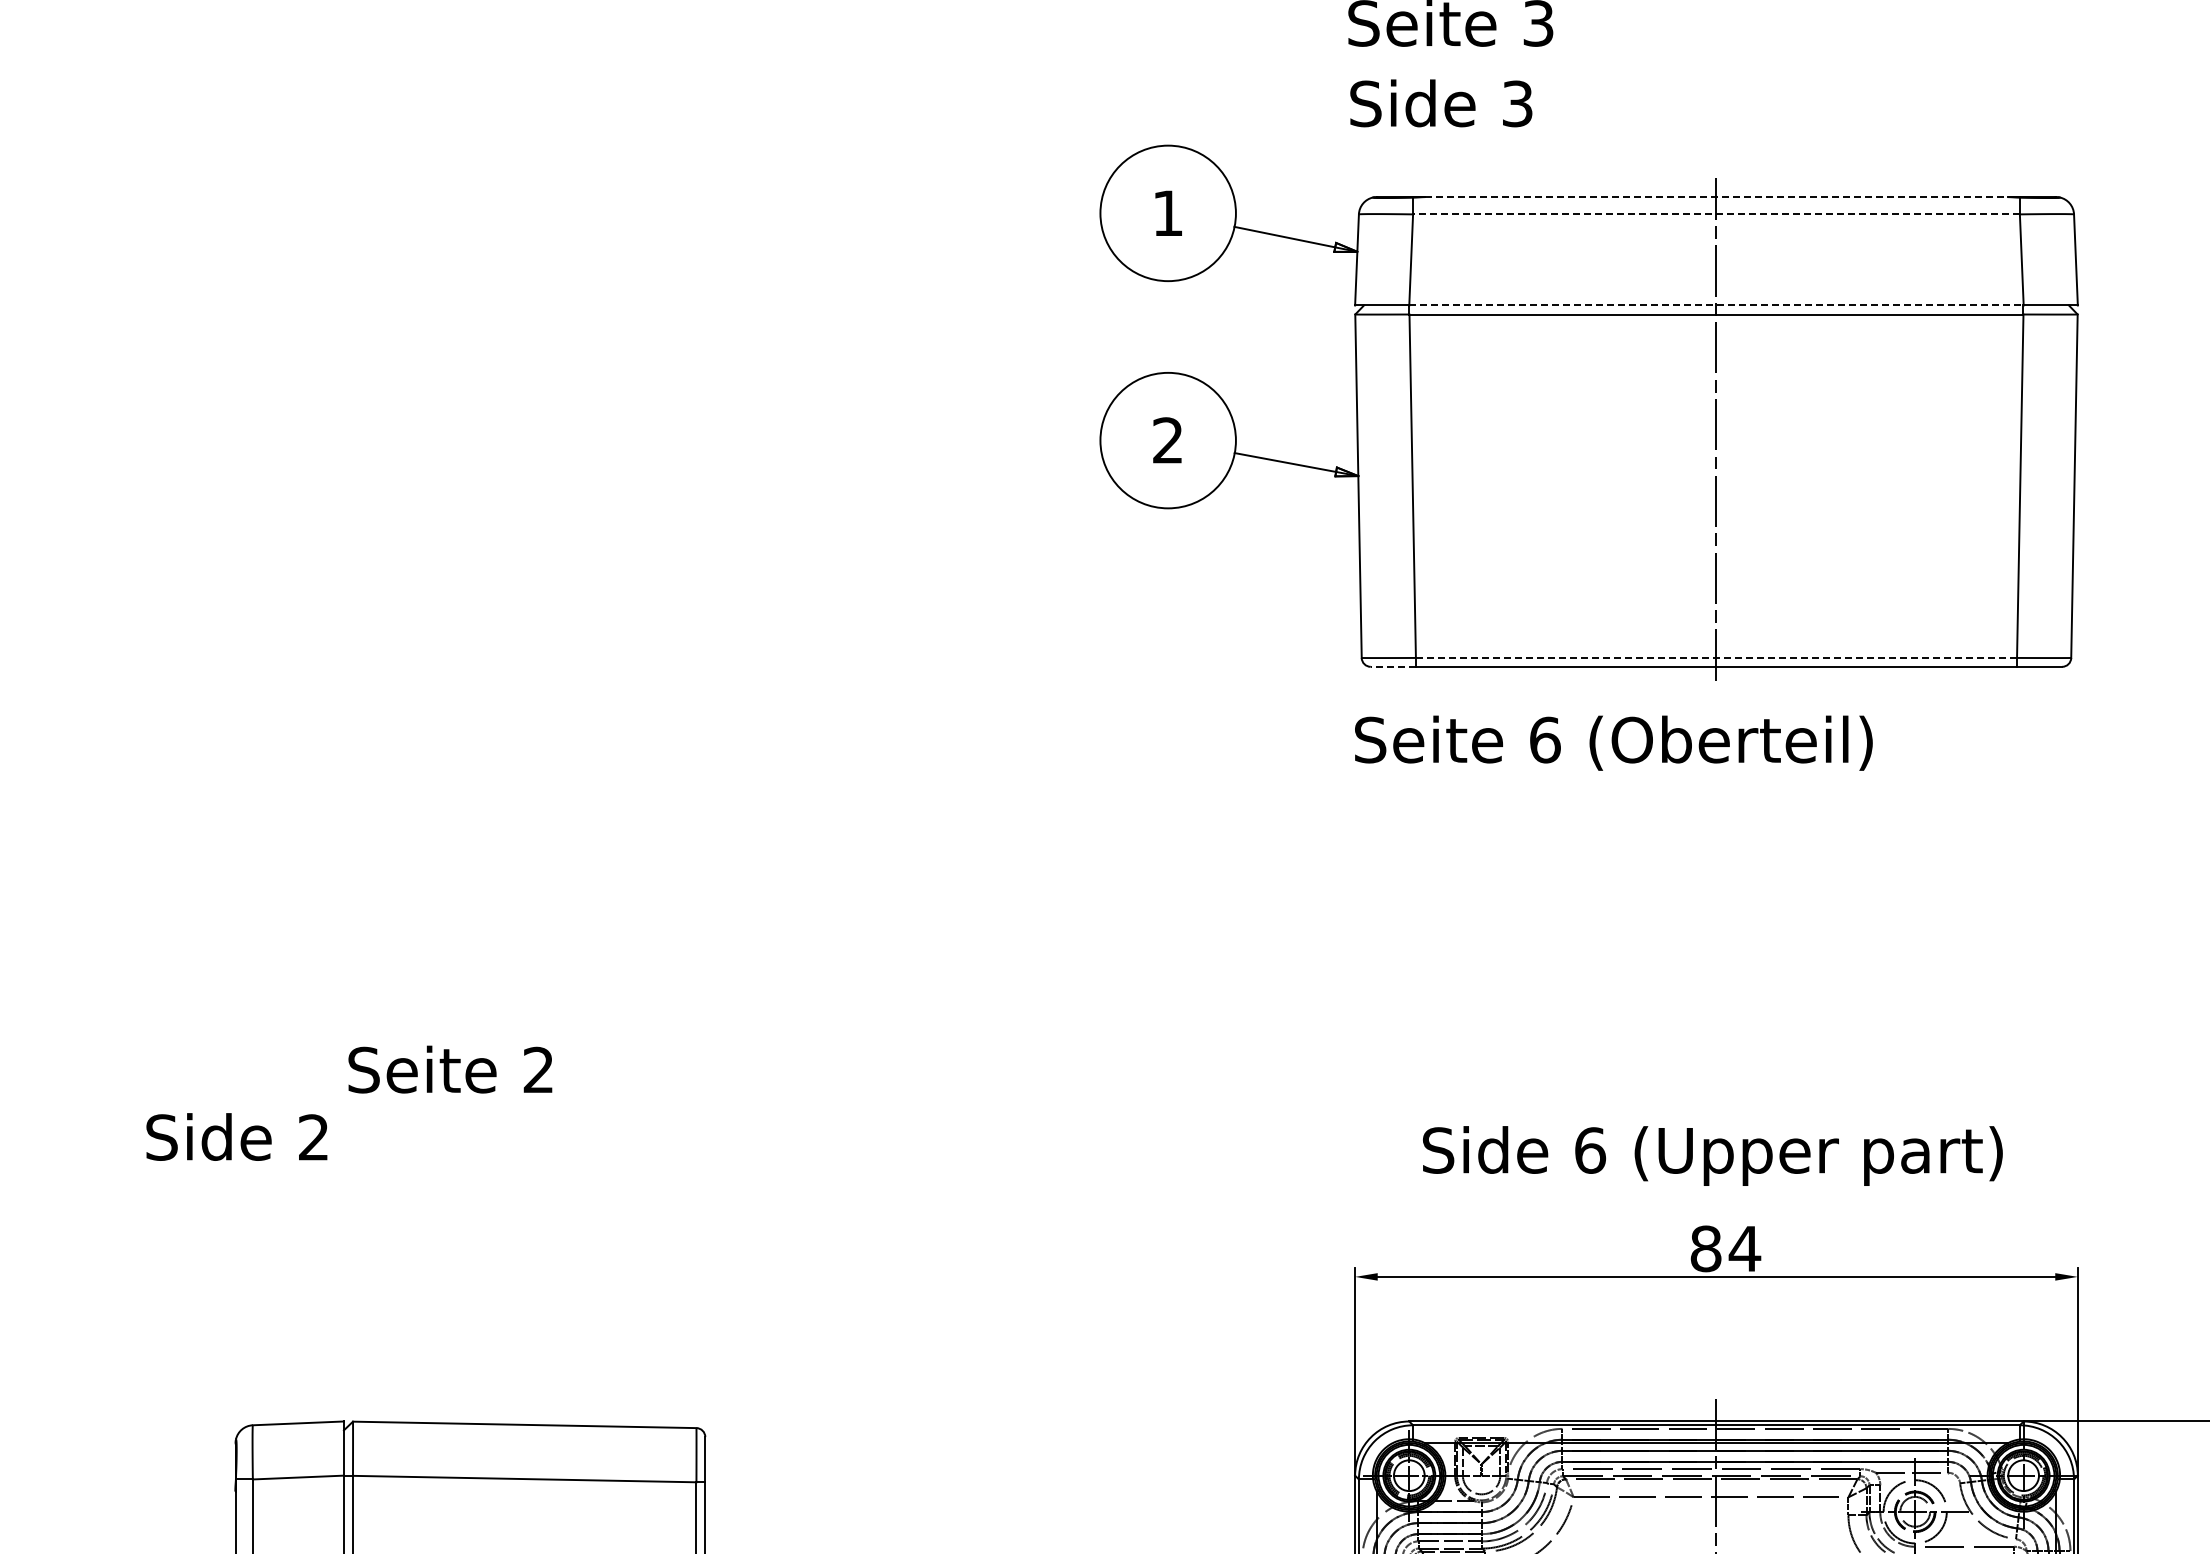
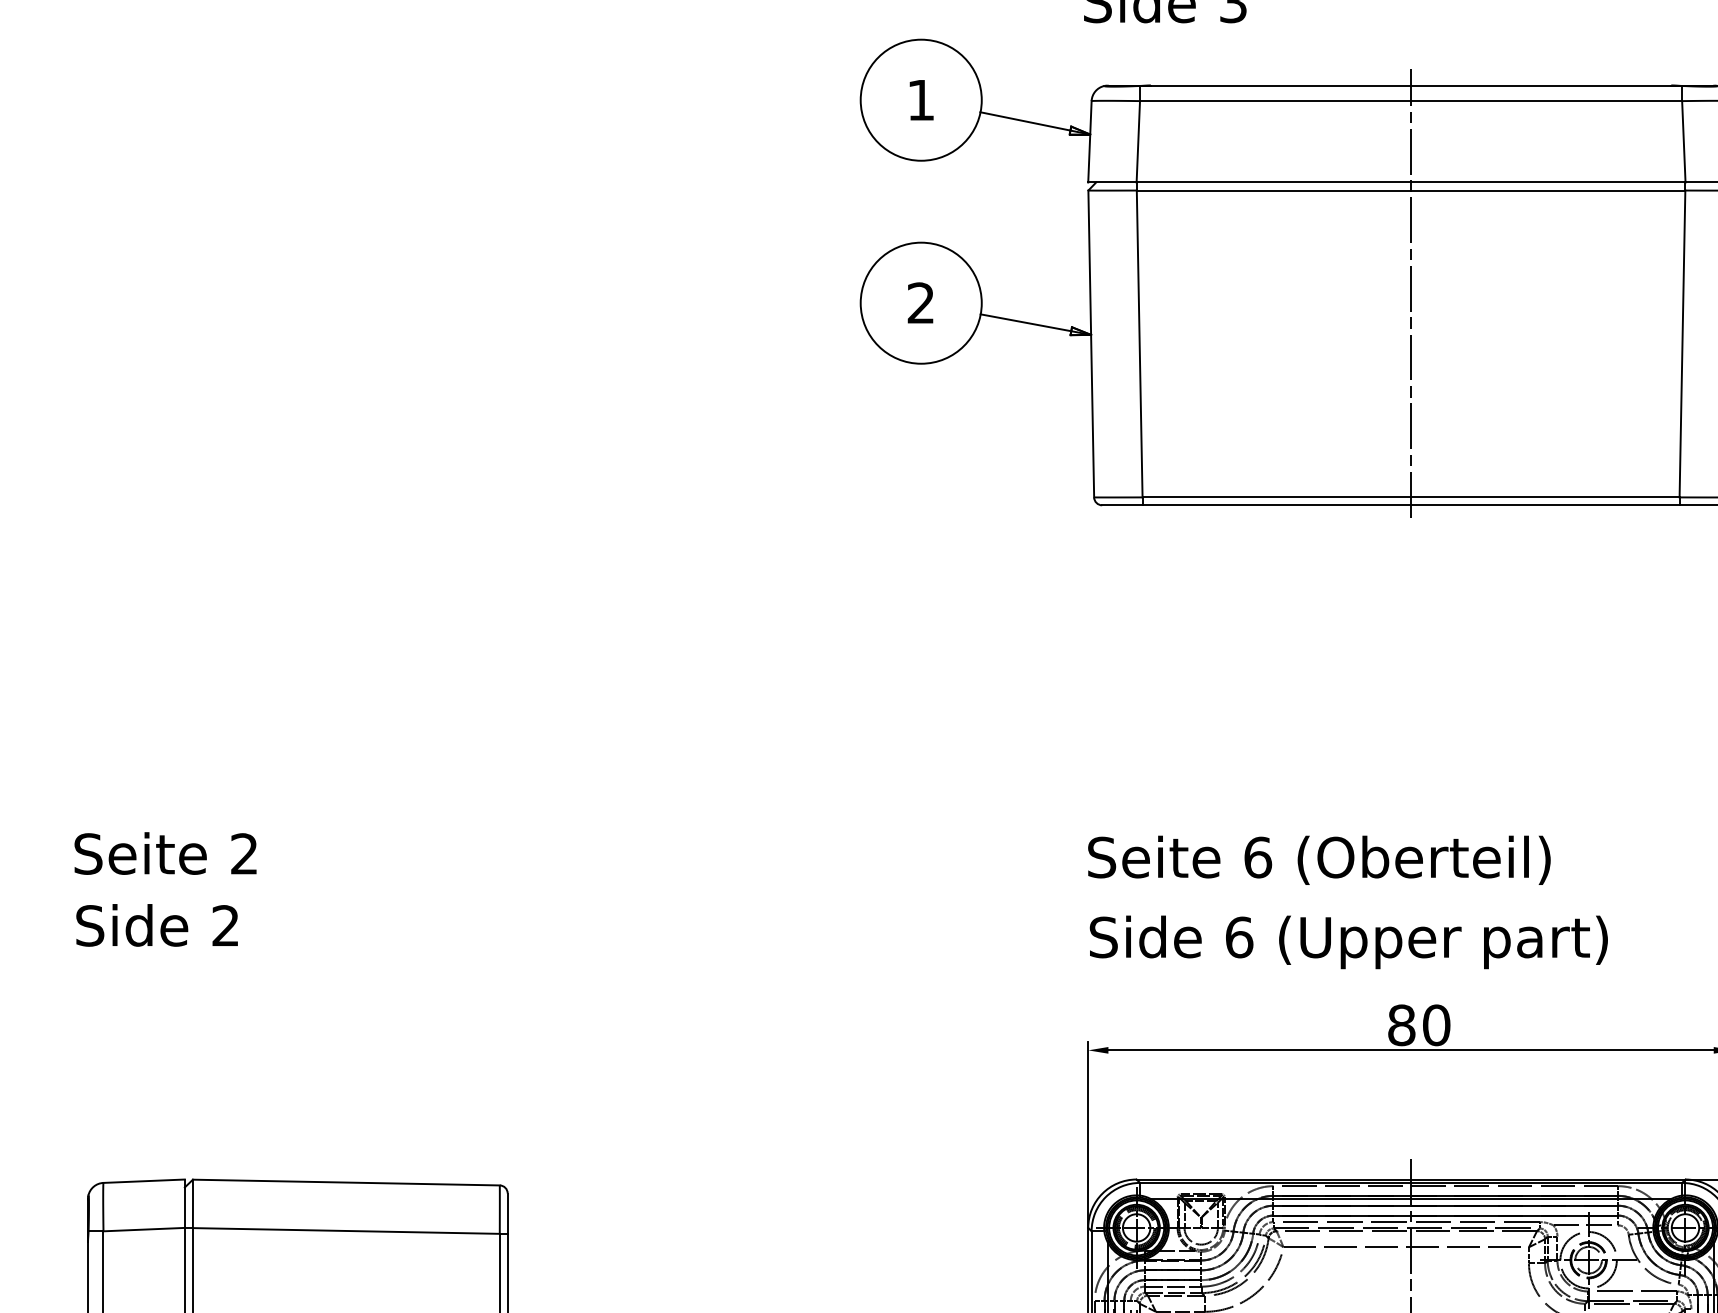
line: (1716, 197) -> (1411, 86), dashed -> solid
line: (1715, 214) -> (1410, 101), dashed -> solid
line: (1716, 305) -> (1411, 182), dashed -> solid
line: (1716, 657) -> (1411, 496), dashed -> solid
line: (1393, 666) -> (1122, 505), dashed -> solid
text: (1613, 742) -> (1319, 859), moved
text: (450, 1069) -> (165, 853), moved
text: (236, 1136) -> (156, 924), moved
text: (1712, 1155) -> (1348, 941), moved
text: (1744, 1248) -> (1436, 1024), 84 -> 80

